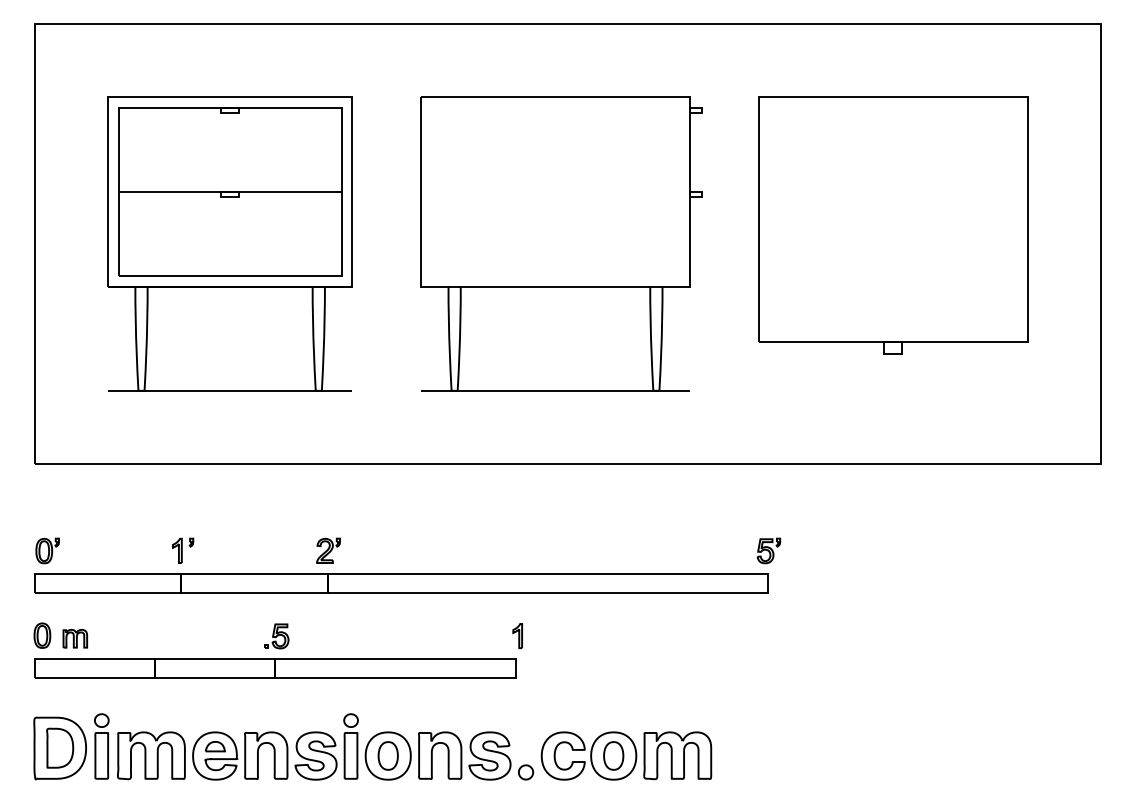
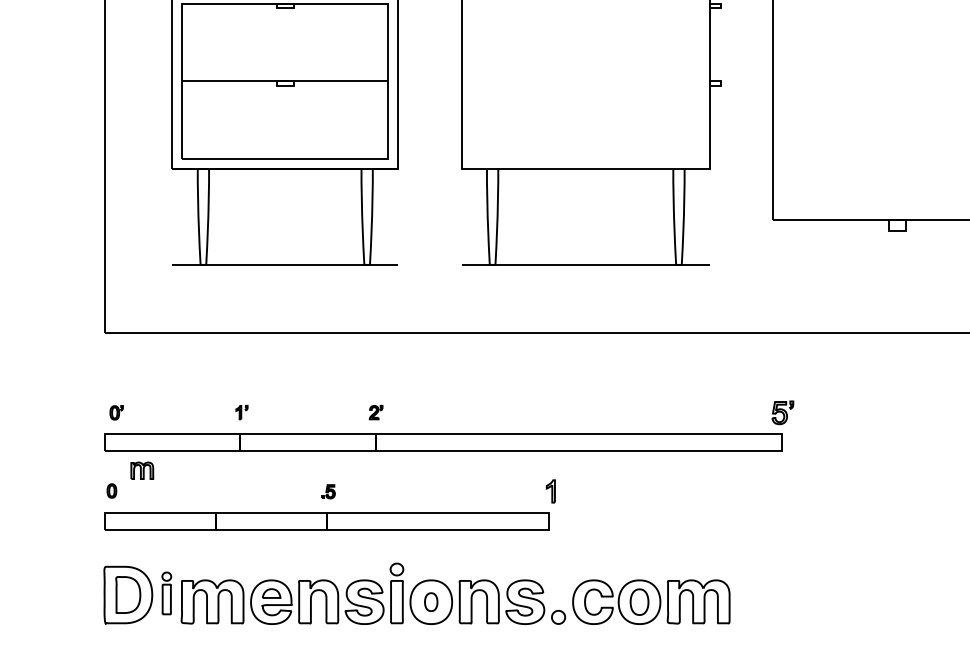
part: (47, 550) -> (116, 412), size x0.6
part: (183, 550) -> (242, 412), size x0.6
part: (328, 550) -> (376, 412), size x0.6
part: (42, 635) -> (111, 490), size x0.6
part: (276, 636) -> (328, 491), size x0.6
part: (74, 638) -> (141, 470), moved
part: (101, 746) -> (166, 593), size x0.7
part: (387, 755) -> (430, 601), size x0.7

